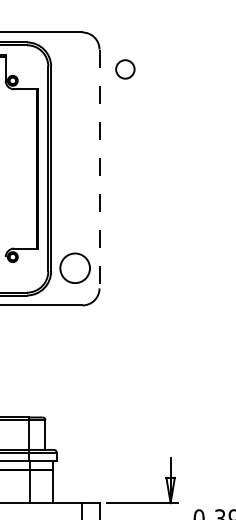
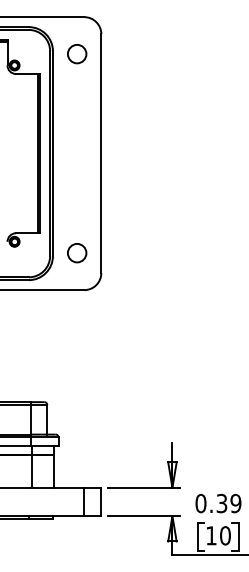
circle: (125, 69) -> (77, 54), moved
line: (99, 169) -> (101, 154), dashed -> solid
circle: (75, 268) -> (77, 253), size x0.62

